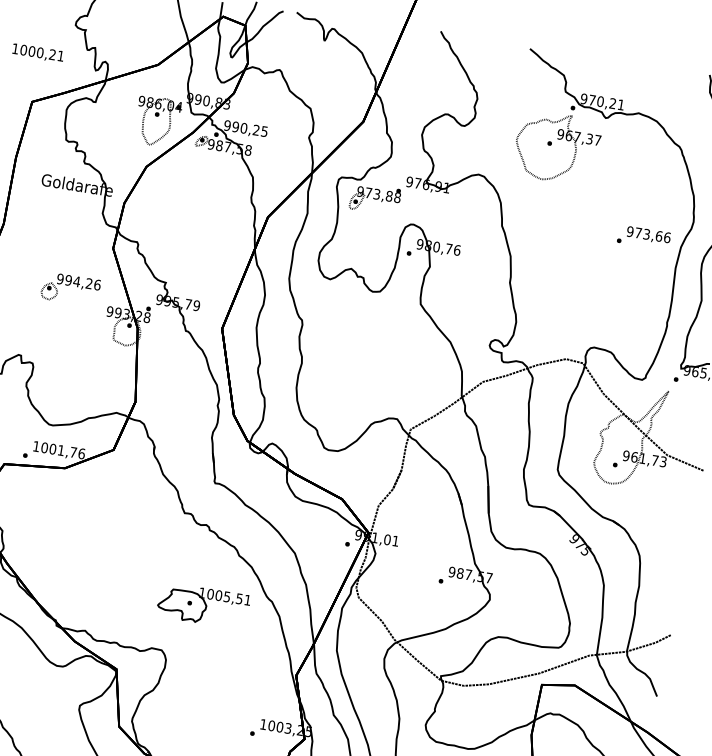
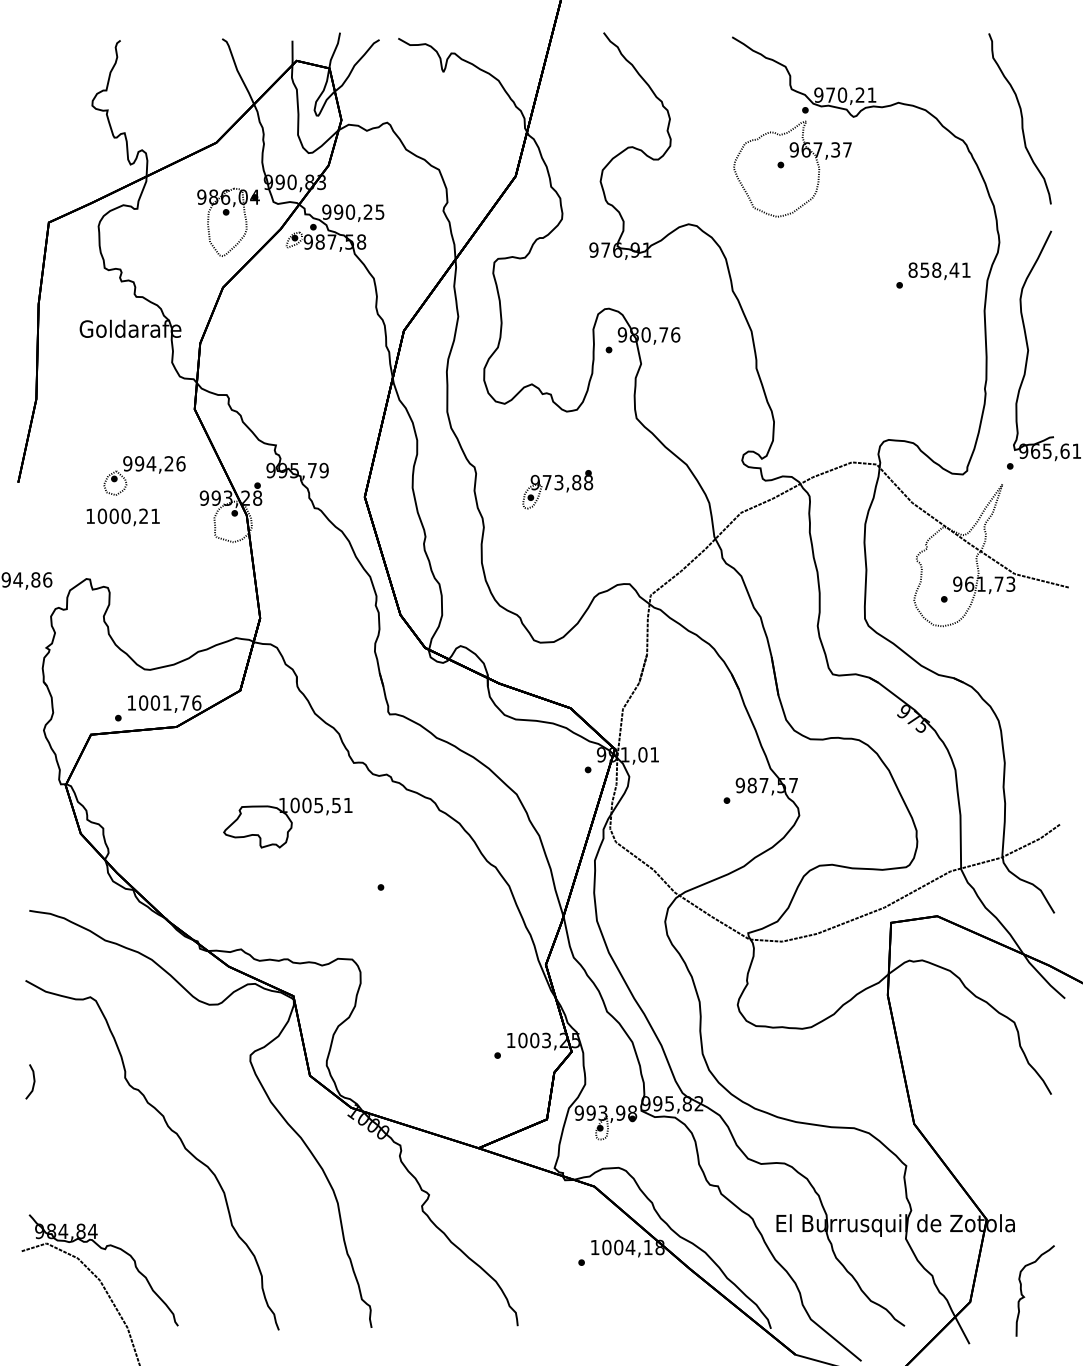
text: (37, 53) -> (122, 517), moved
part: (375, 198) -> (557, 489), moved
text: (648, 234) -> (939, 269), 973,66 -> 858,41
part: (203, 605) -> (287, 822), moved

